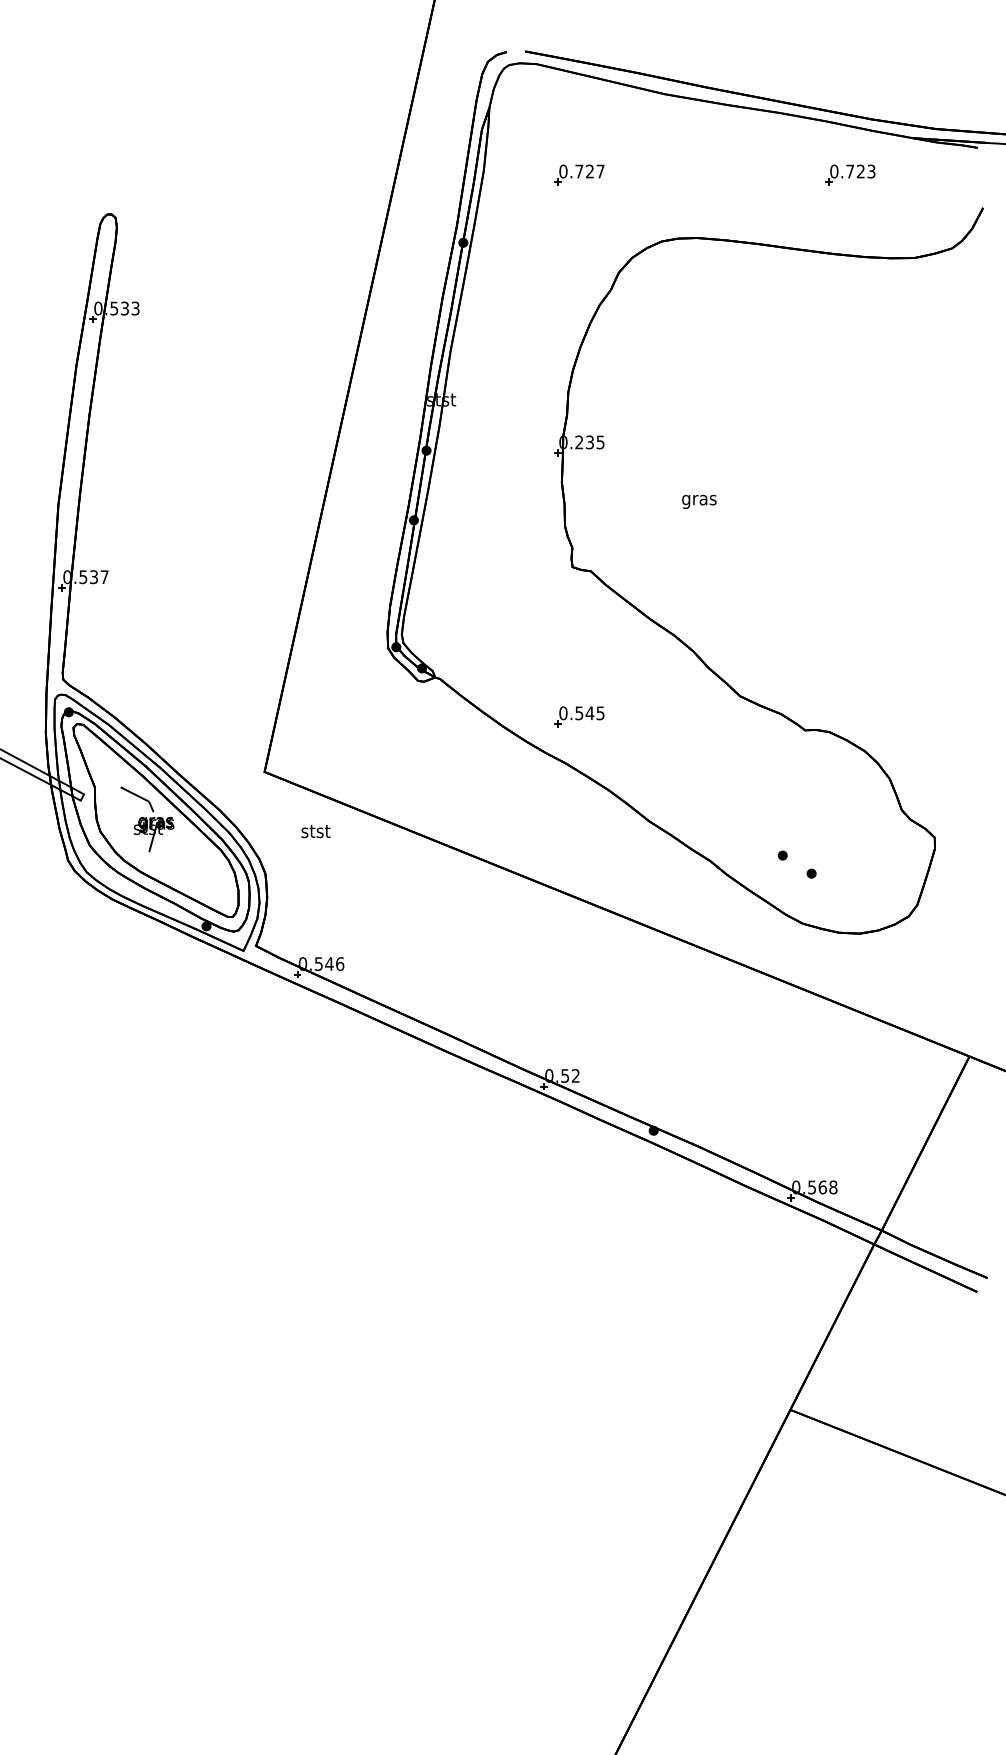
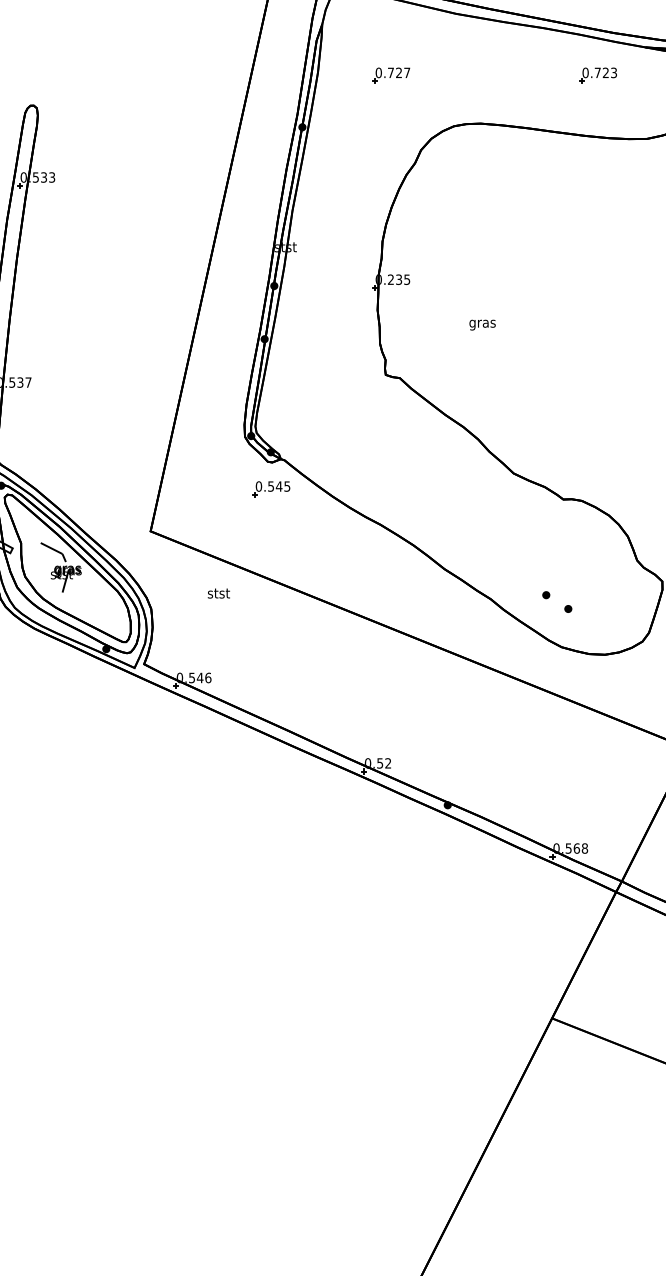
part: (579, 716) -> (271, 488), moved
text: (315, 831) -> (218, 593), moved

